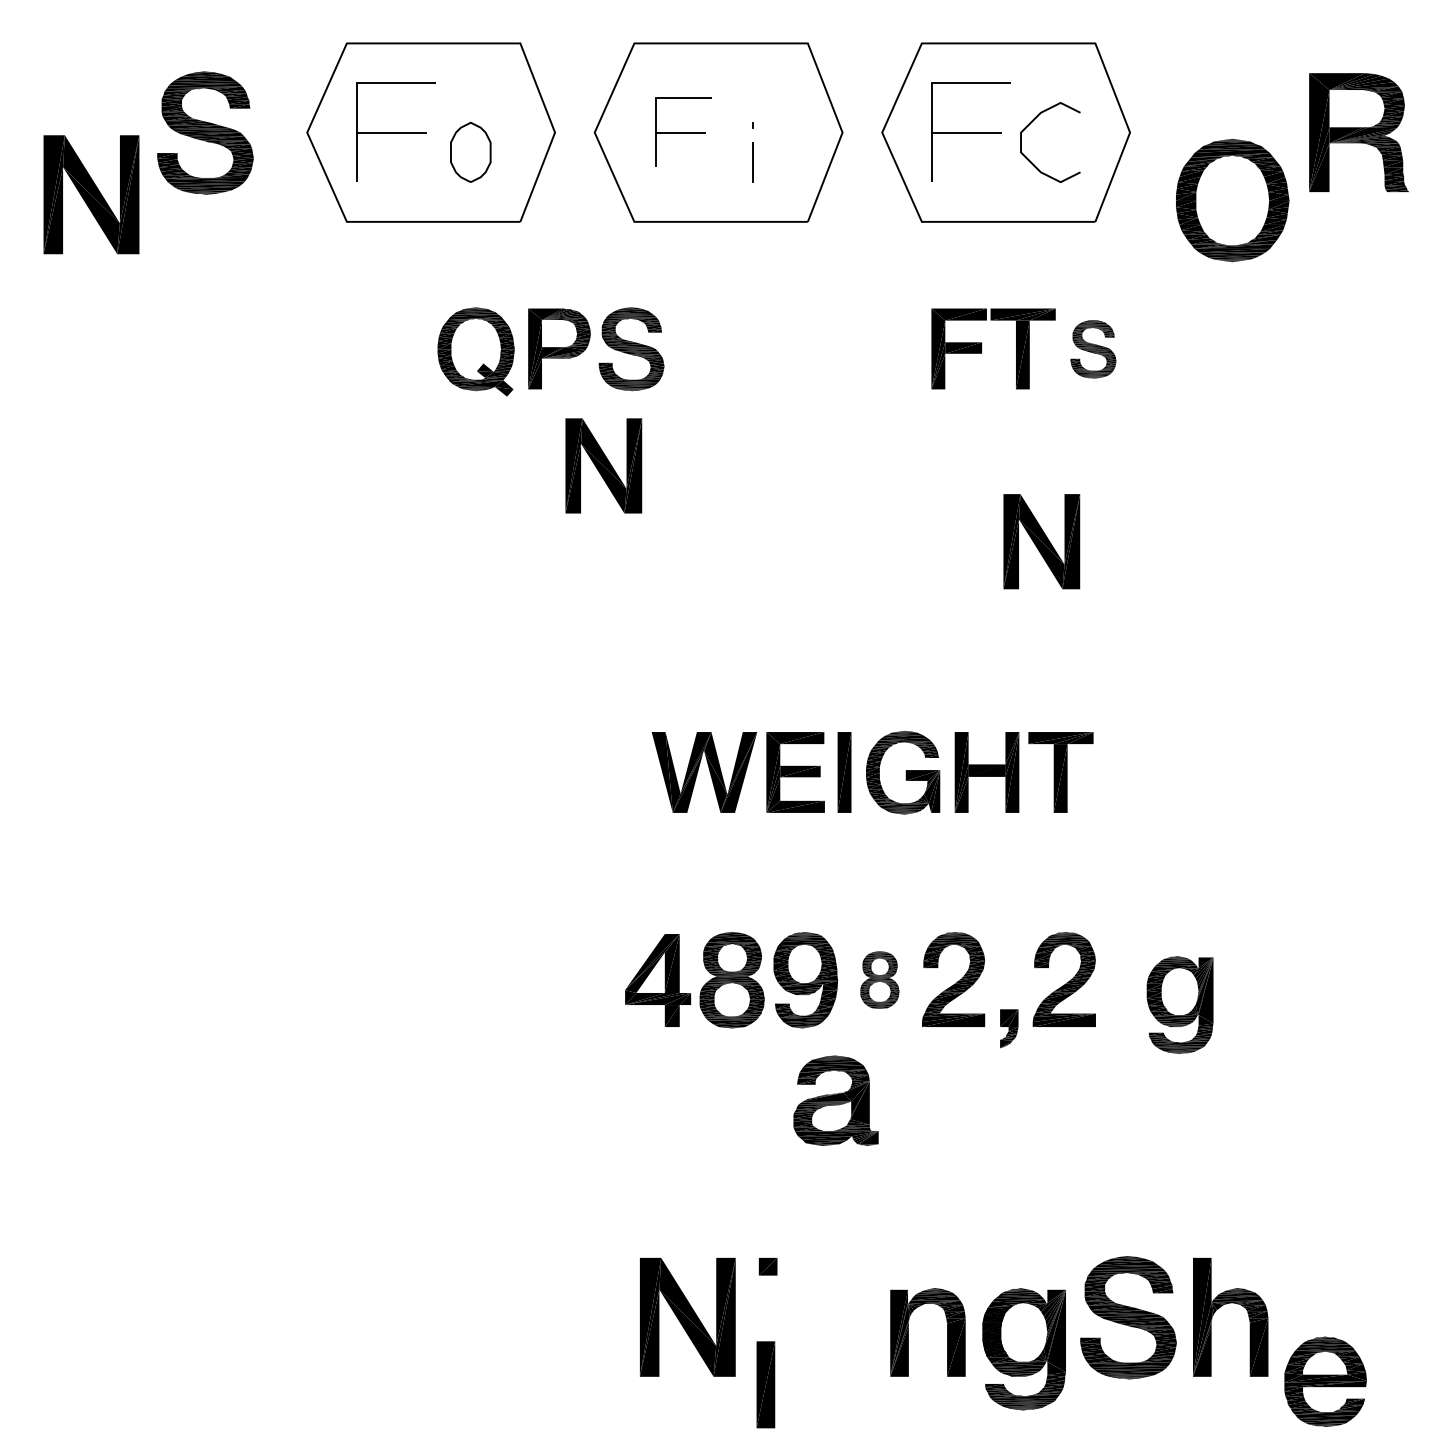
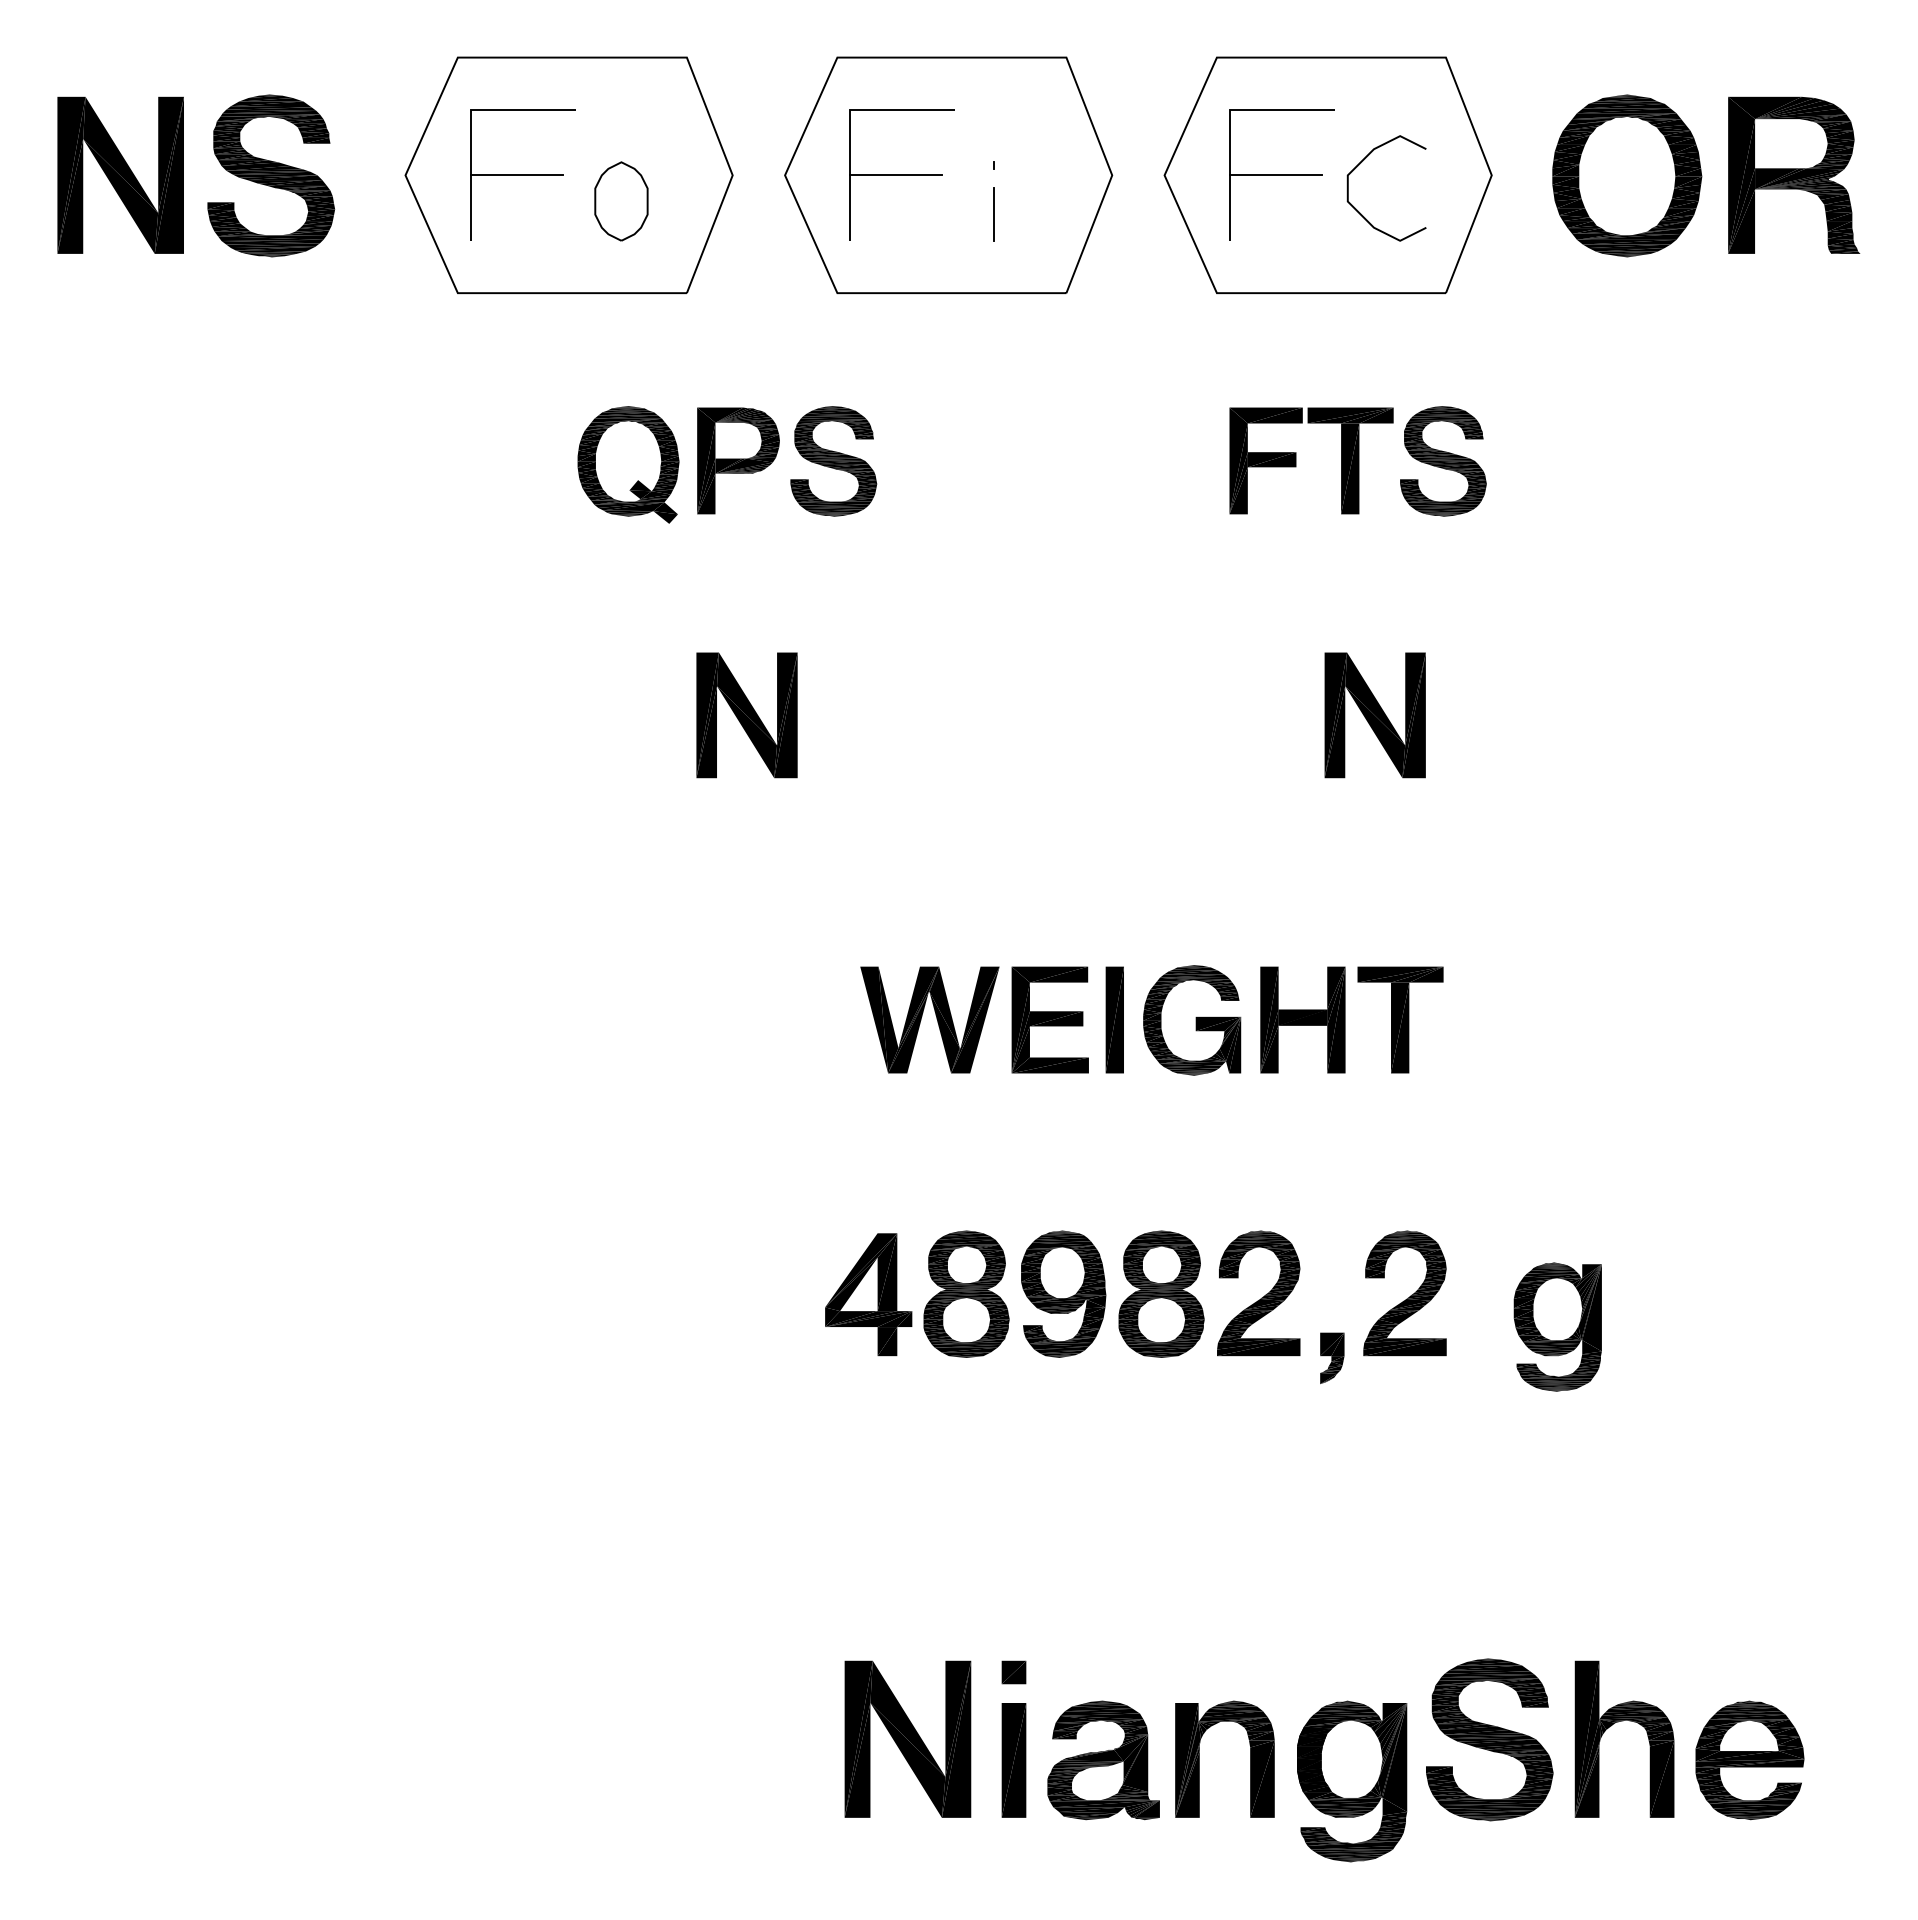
part: (682, 131) -> (901, 174), size x1.43
part: (91, 194) -> (120, 174), moved
part: (1232, 200) -> (1627, 175), moved
part: (1093, 349) -> (1443, 461), size x1.43
part: (603, 466) -> (746, 715), moved
part: (879, 979) -> (1161, 1293), size x1.67
part: (835, 1100) -> (1103, 1760), moved
part: (1325, 1381) -> (1749, 1760), moved
part: (765, 1384) -> (1013, 1760), moved

